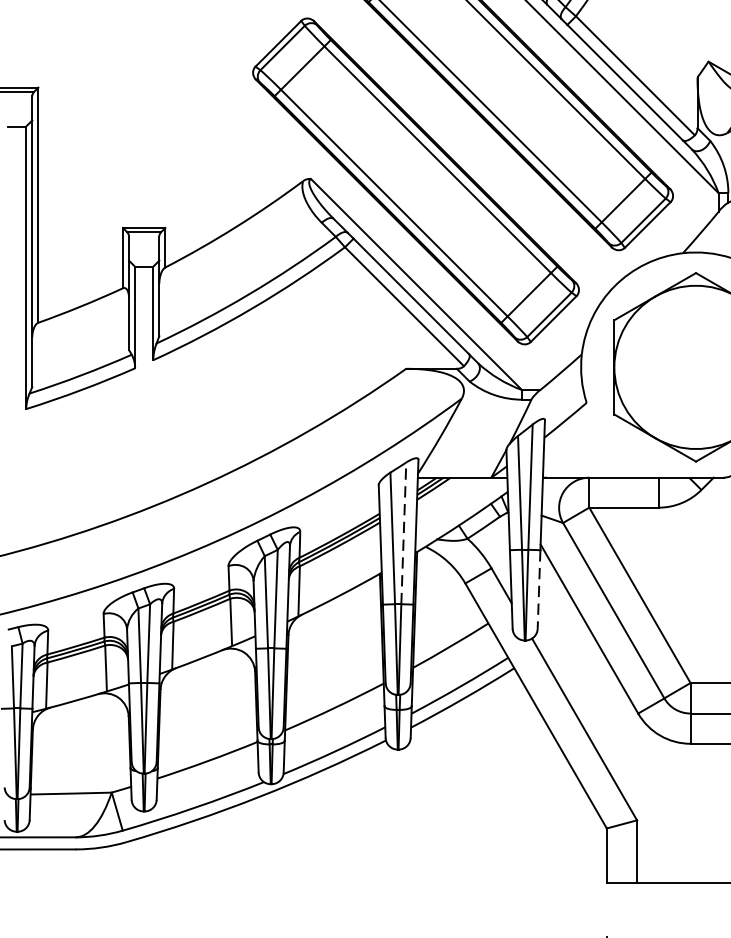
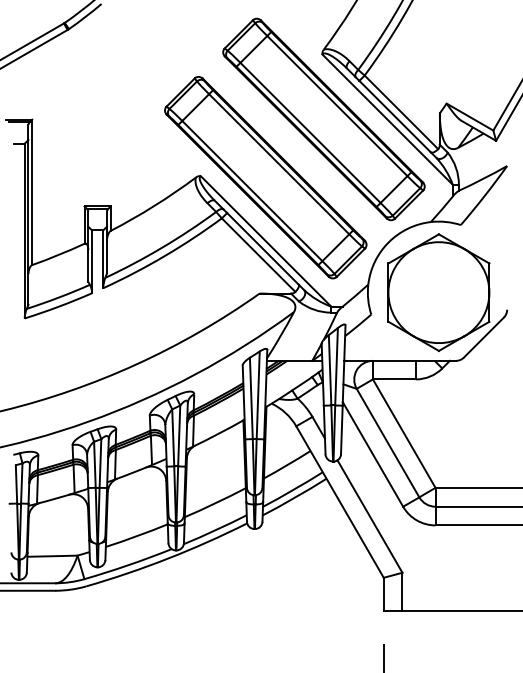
line: (404, 533) -> (258, 395), dashed -> solid
line: (538, 590) -> (341, 430), dashed -> solid

